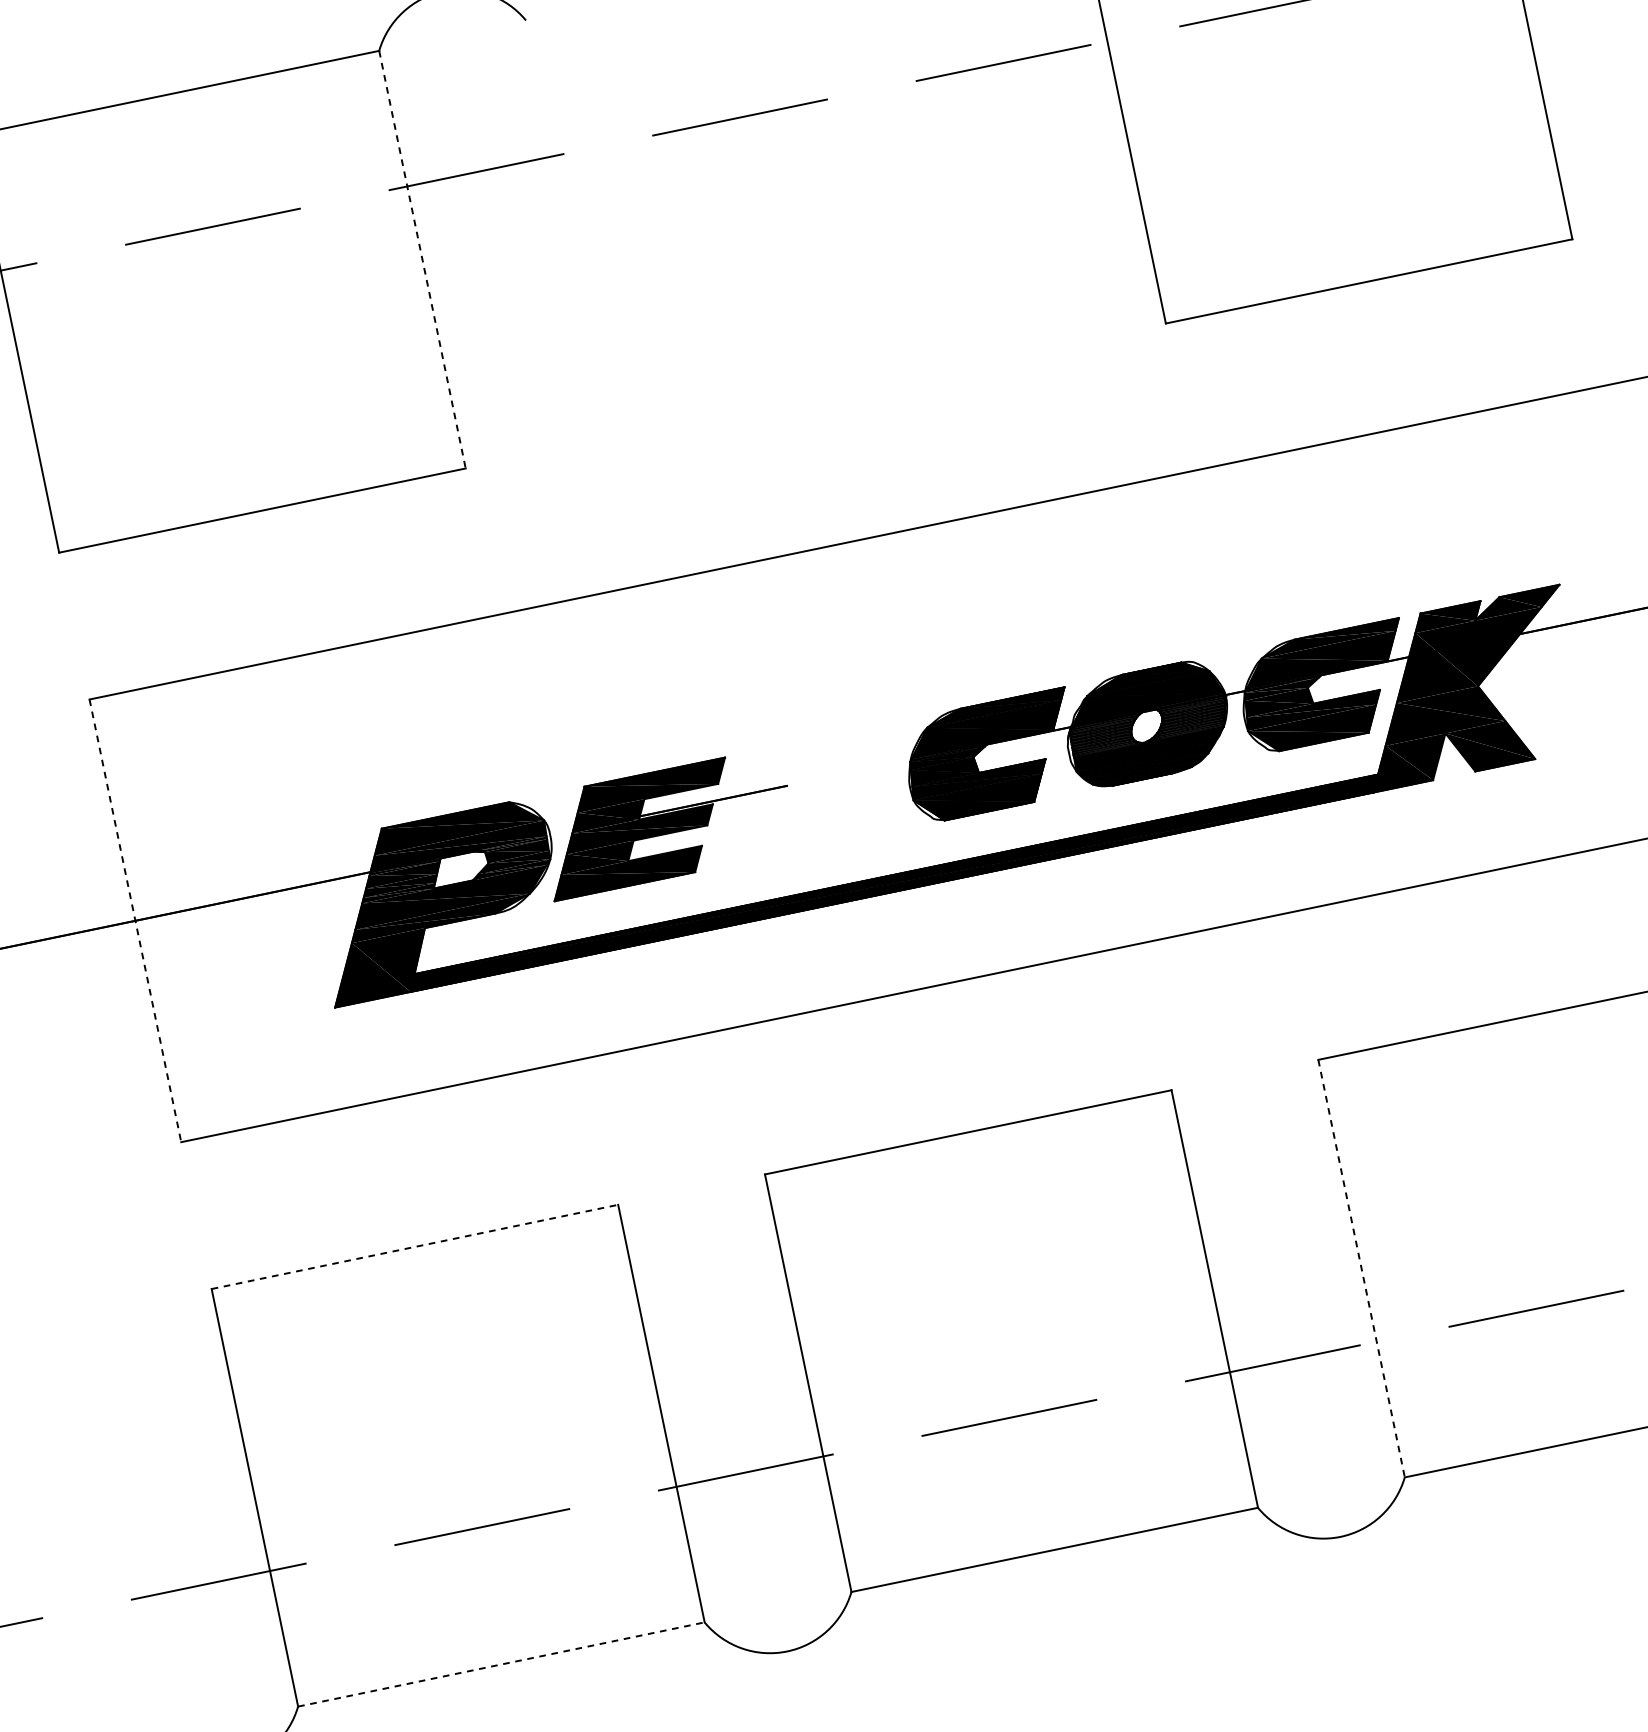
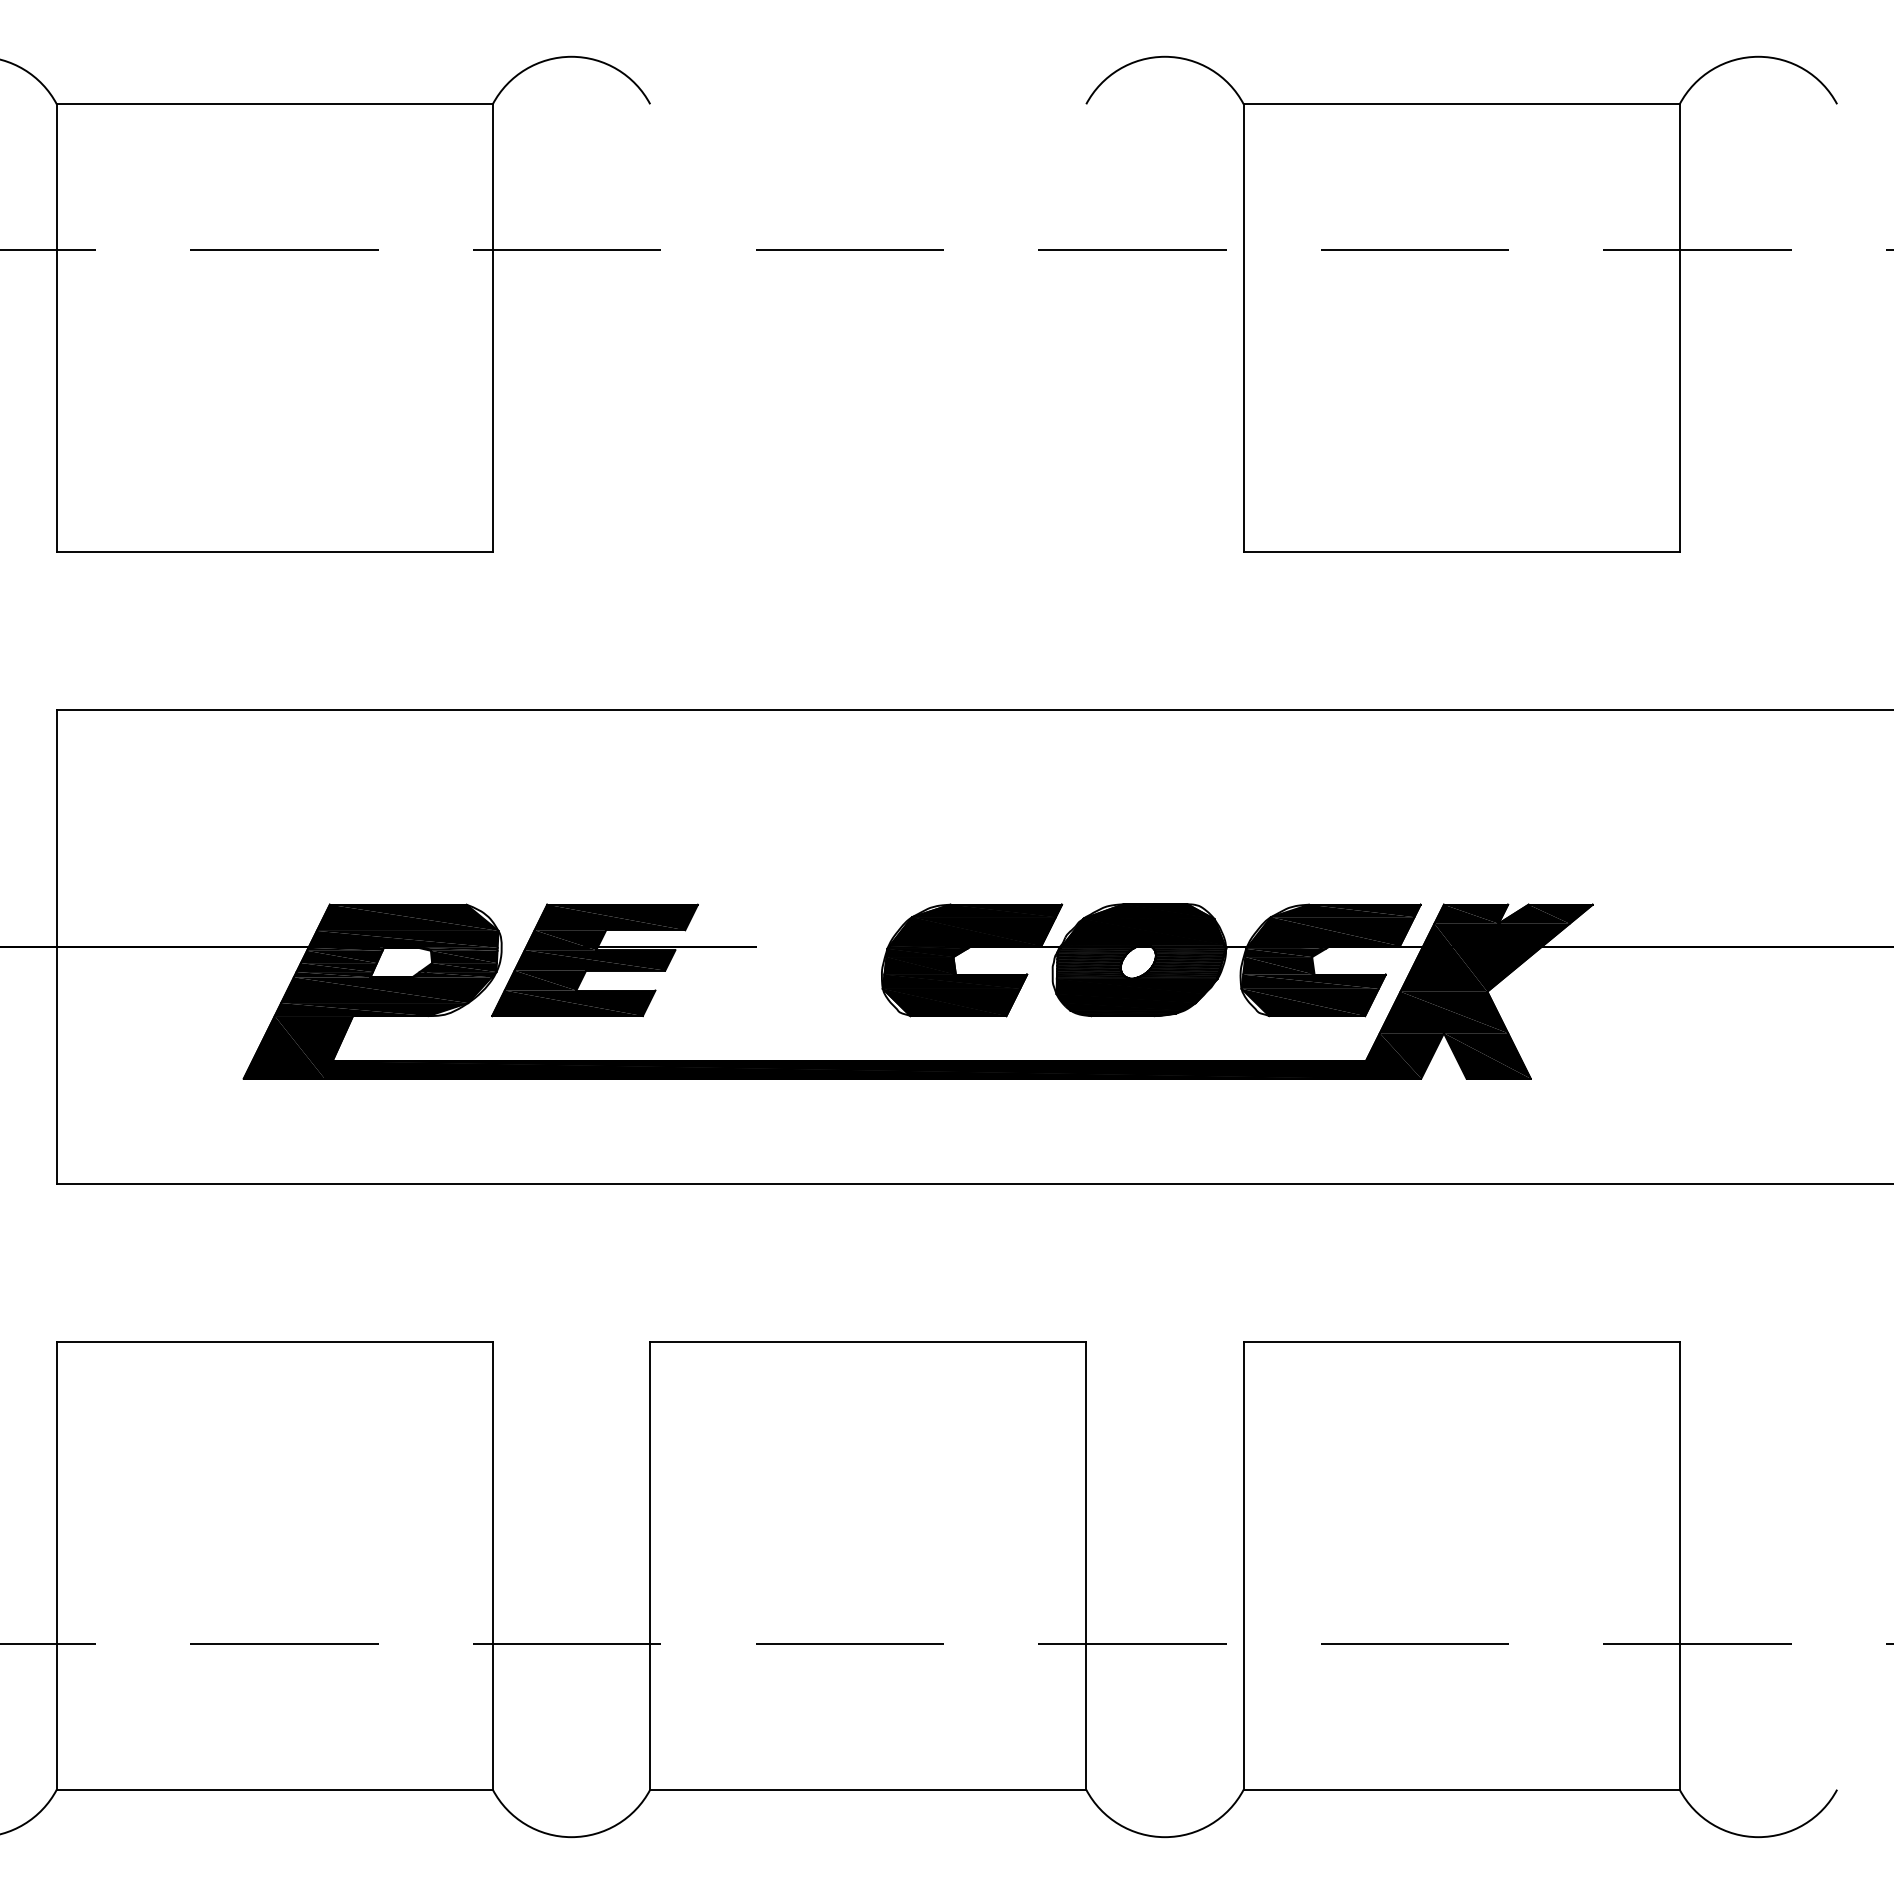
line: (422, 260) -> (492, 328), dashed -> solid
line: (135, 921) -> (56, 947), dashed -> solid
line: (415, 1246) -> (275, 1341), dashed -> solid
line: (1361, 1268) -> (1243, 1565), dashed -> solid
line: (501, 1664) -> (275, 1789), dashed -> solid

